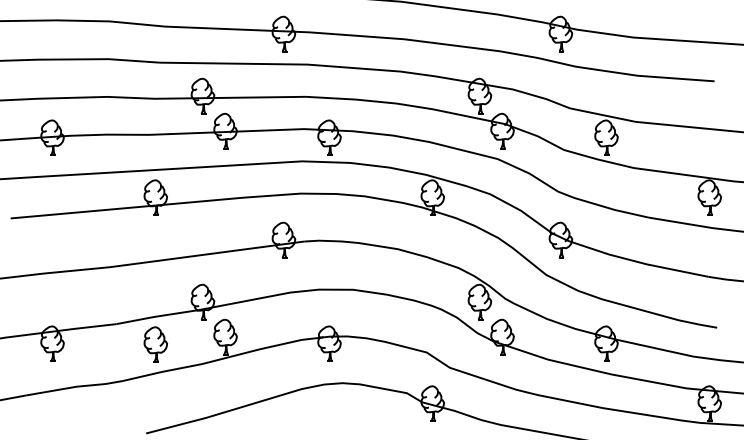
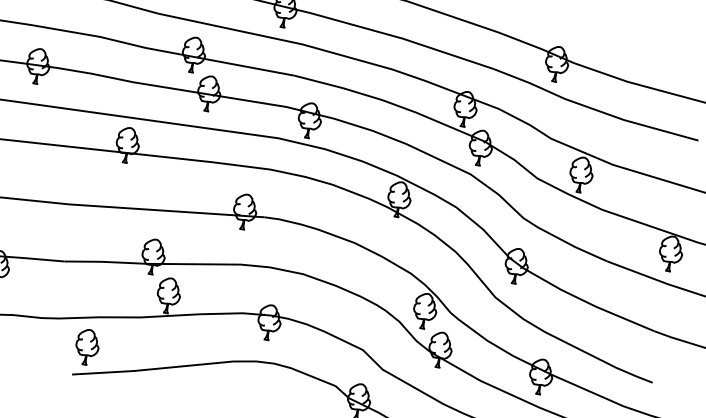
part: (155, 344) -> (87, 346), moved

